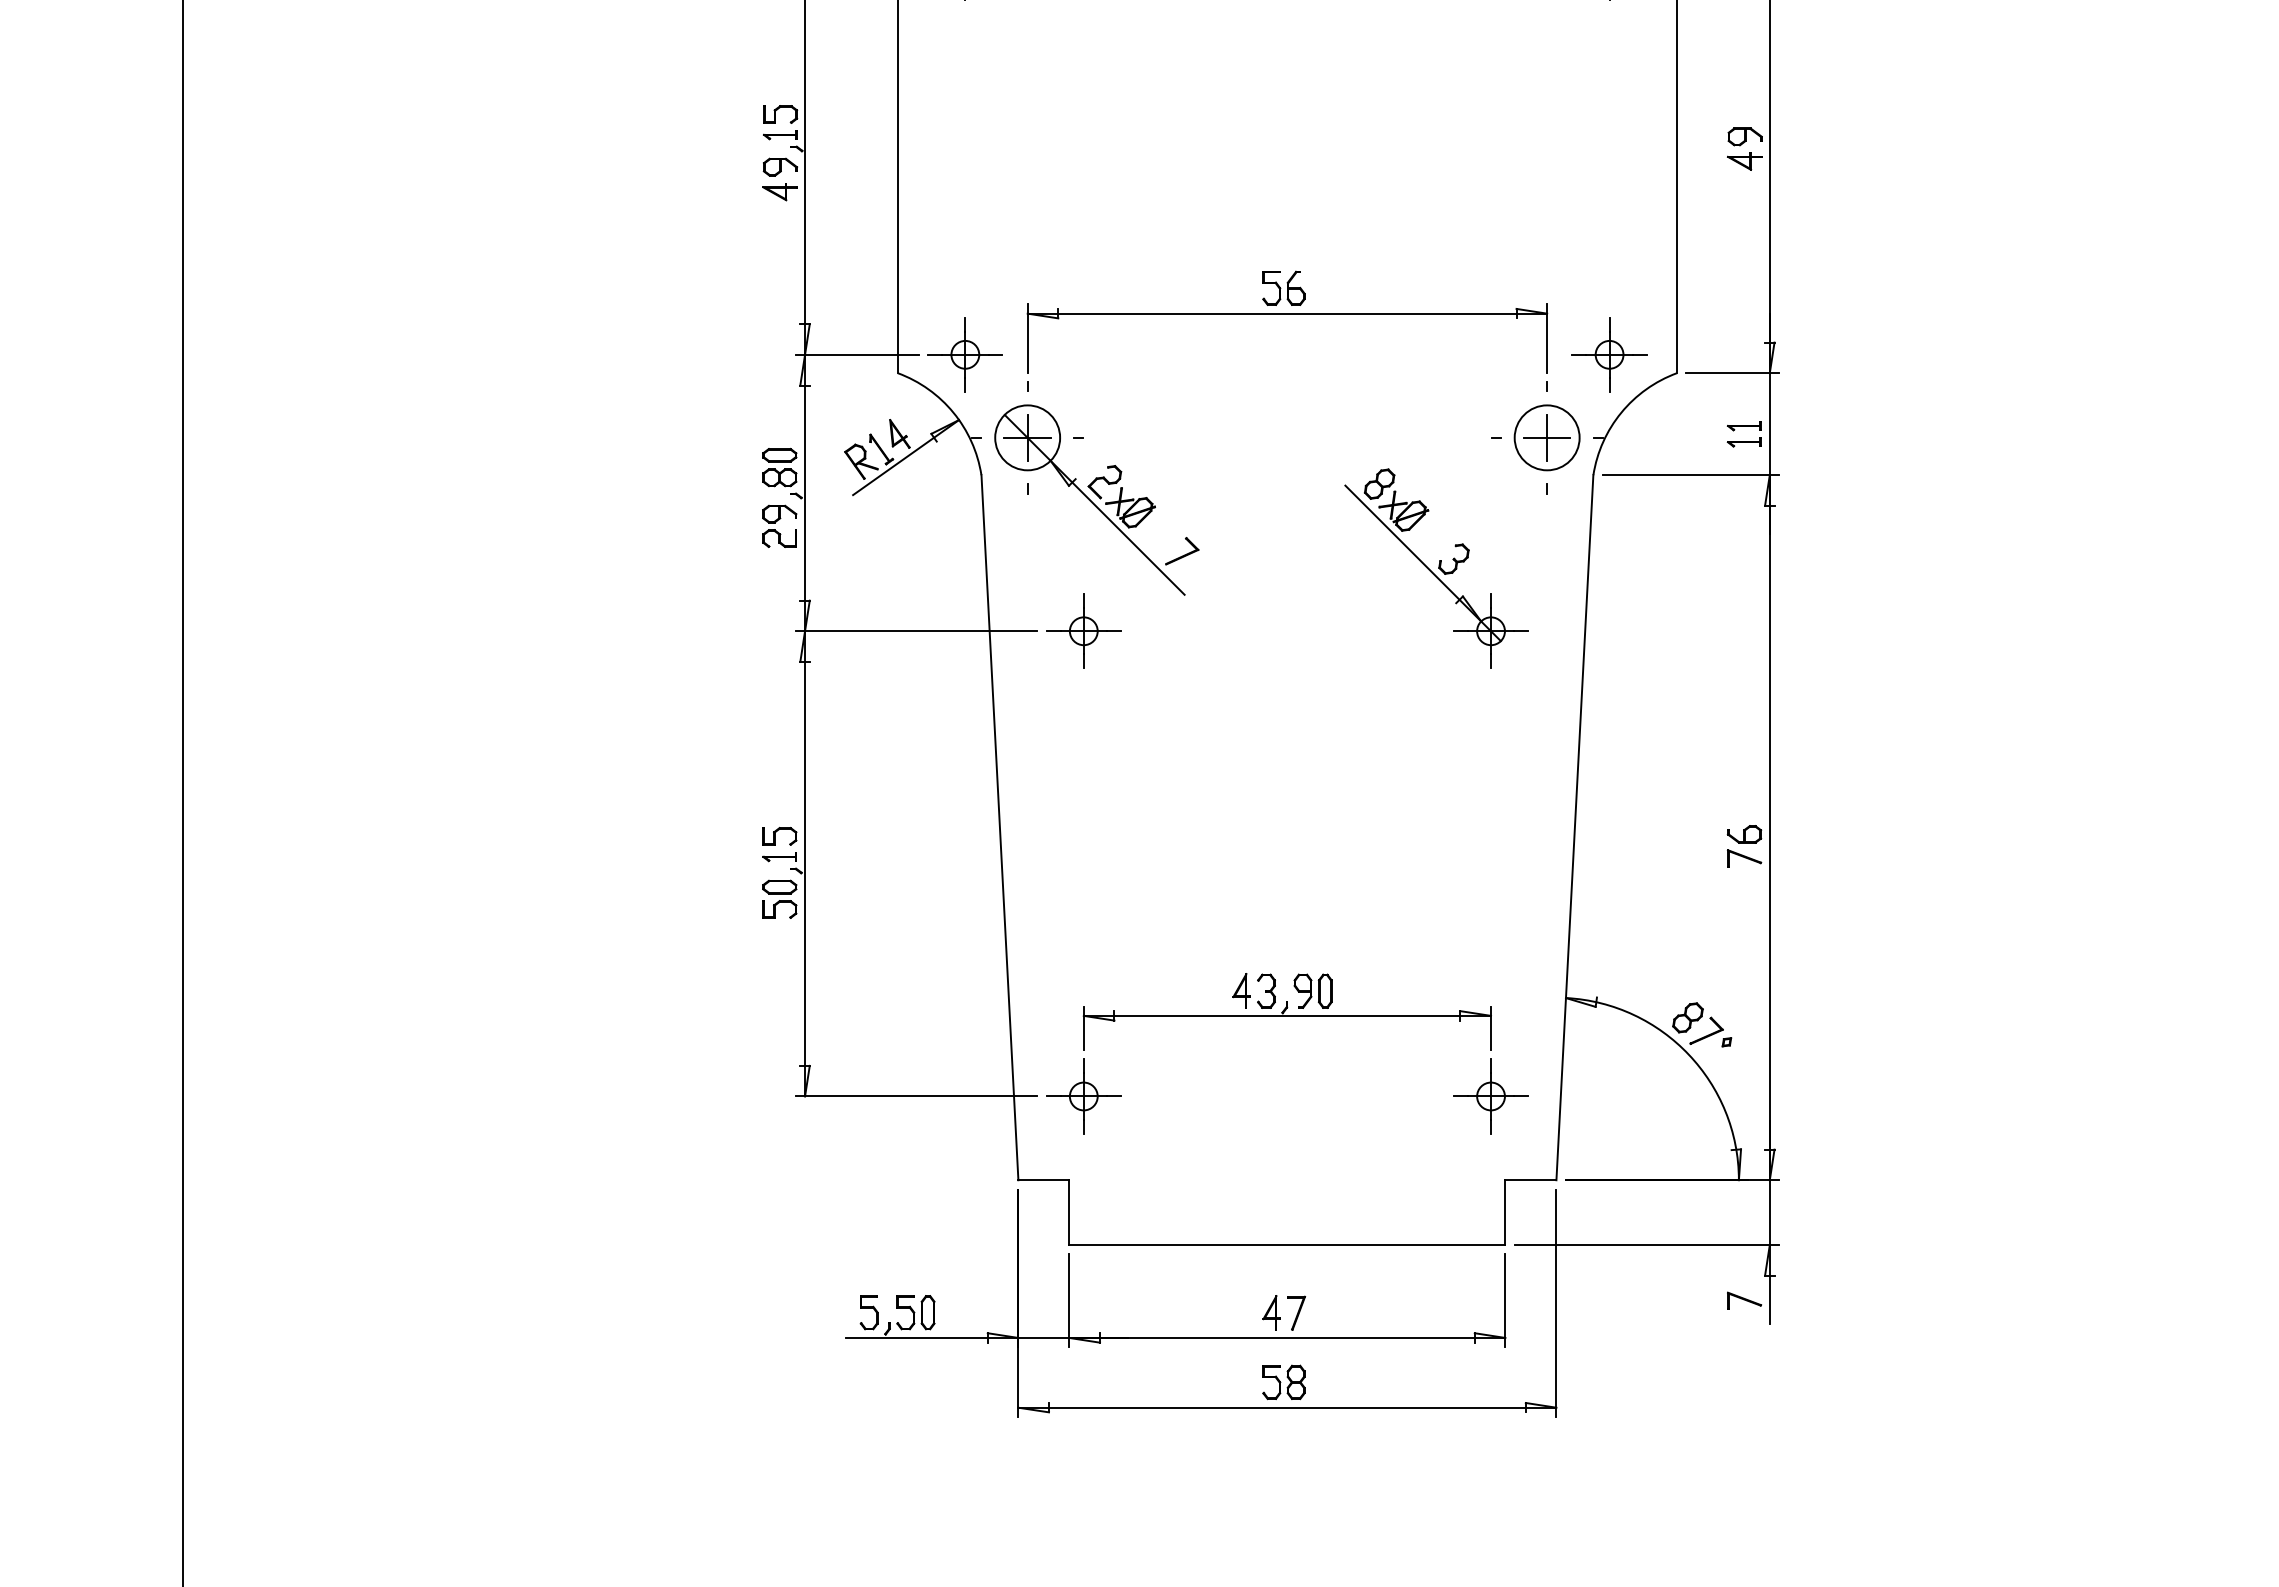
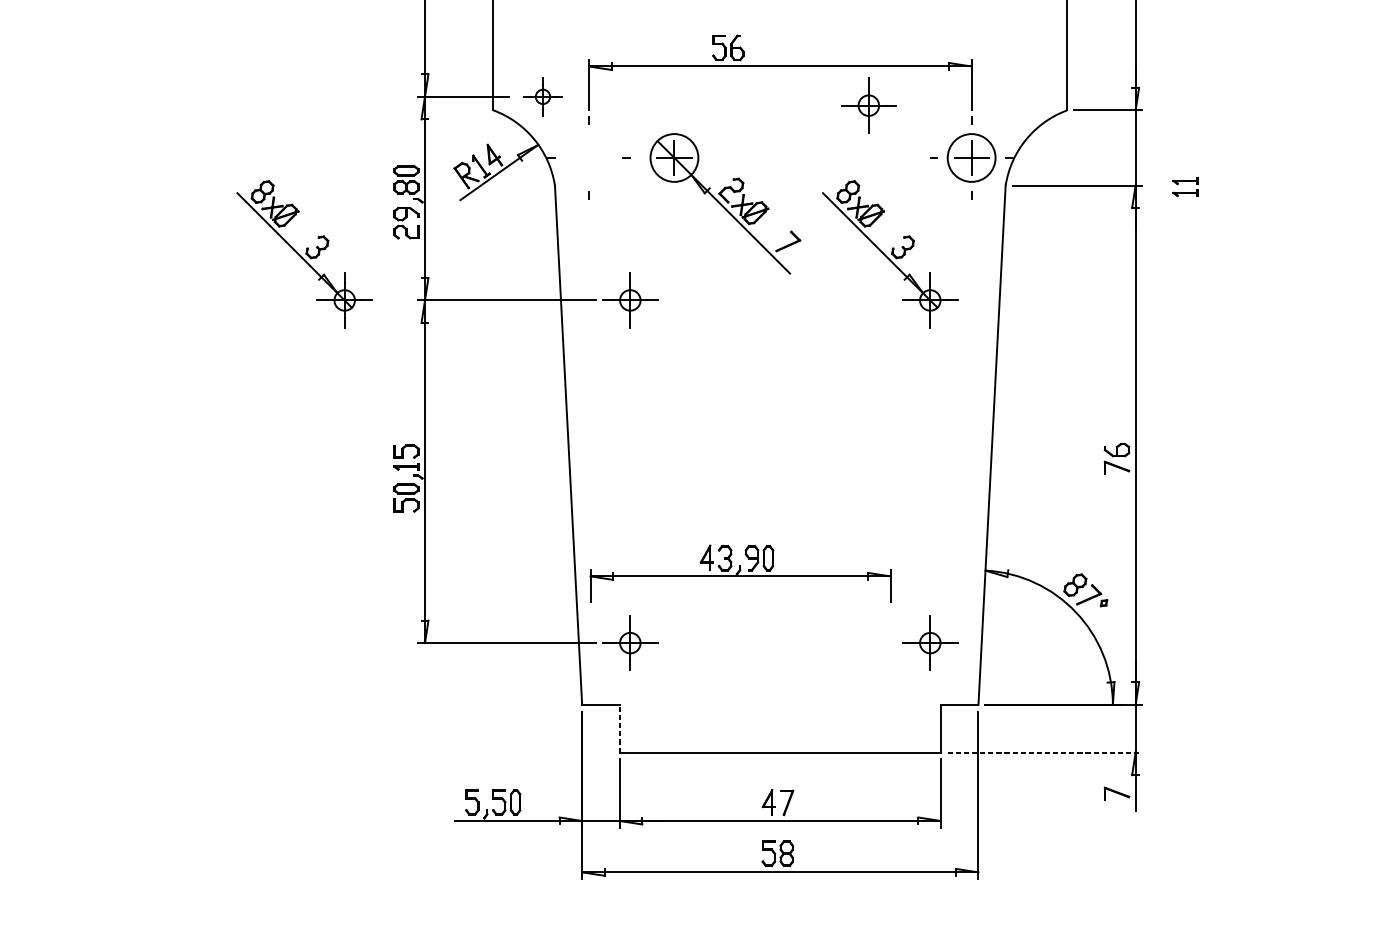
part: (1283, 287) -> (728, 47), moved
part: (964, 354) -> (542, 96), size x0.7
part: (1609, 354) -> (868, 105), moved
part: (1743, 441) -> (1184, 192), moved
part: (1096, 499) -> (725, 203), moved
part: (641, 568) -> (304, 254), added
part: (1286, 1011) -> (739, 573), moved
line: (1069, 1212) -> (619, 728), solid -> dashed
line: (1647, 1245) -> (1045, 752), solid -> dashed

